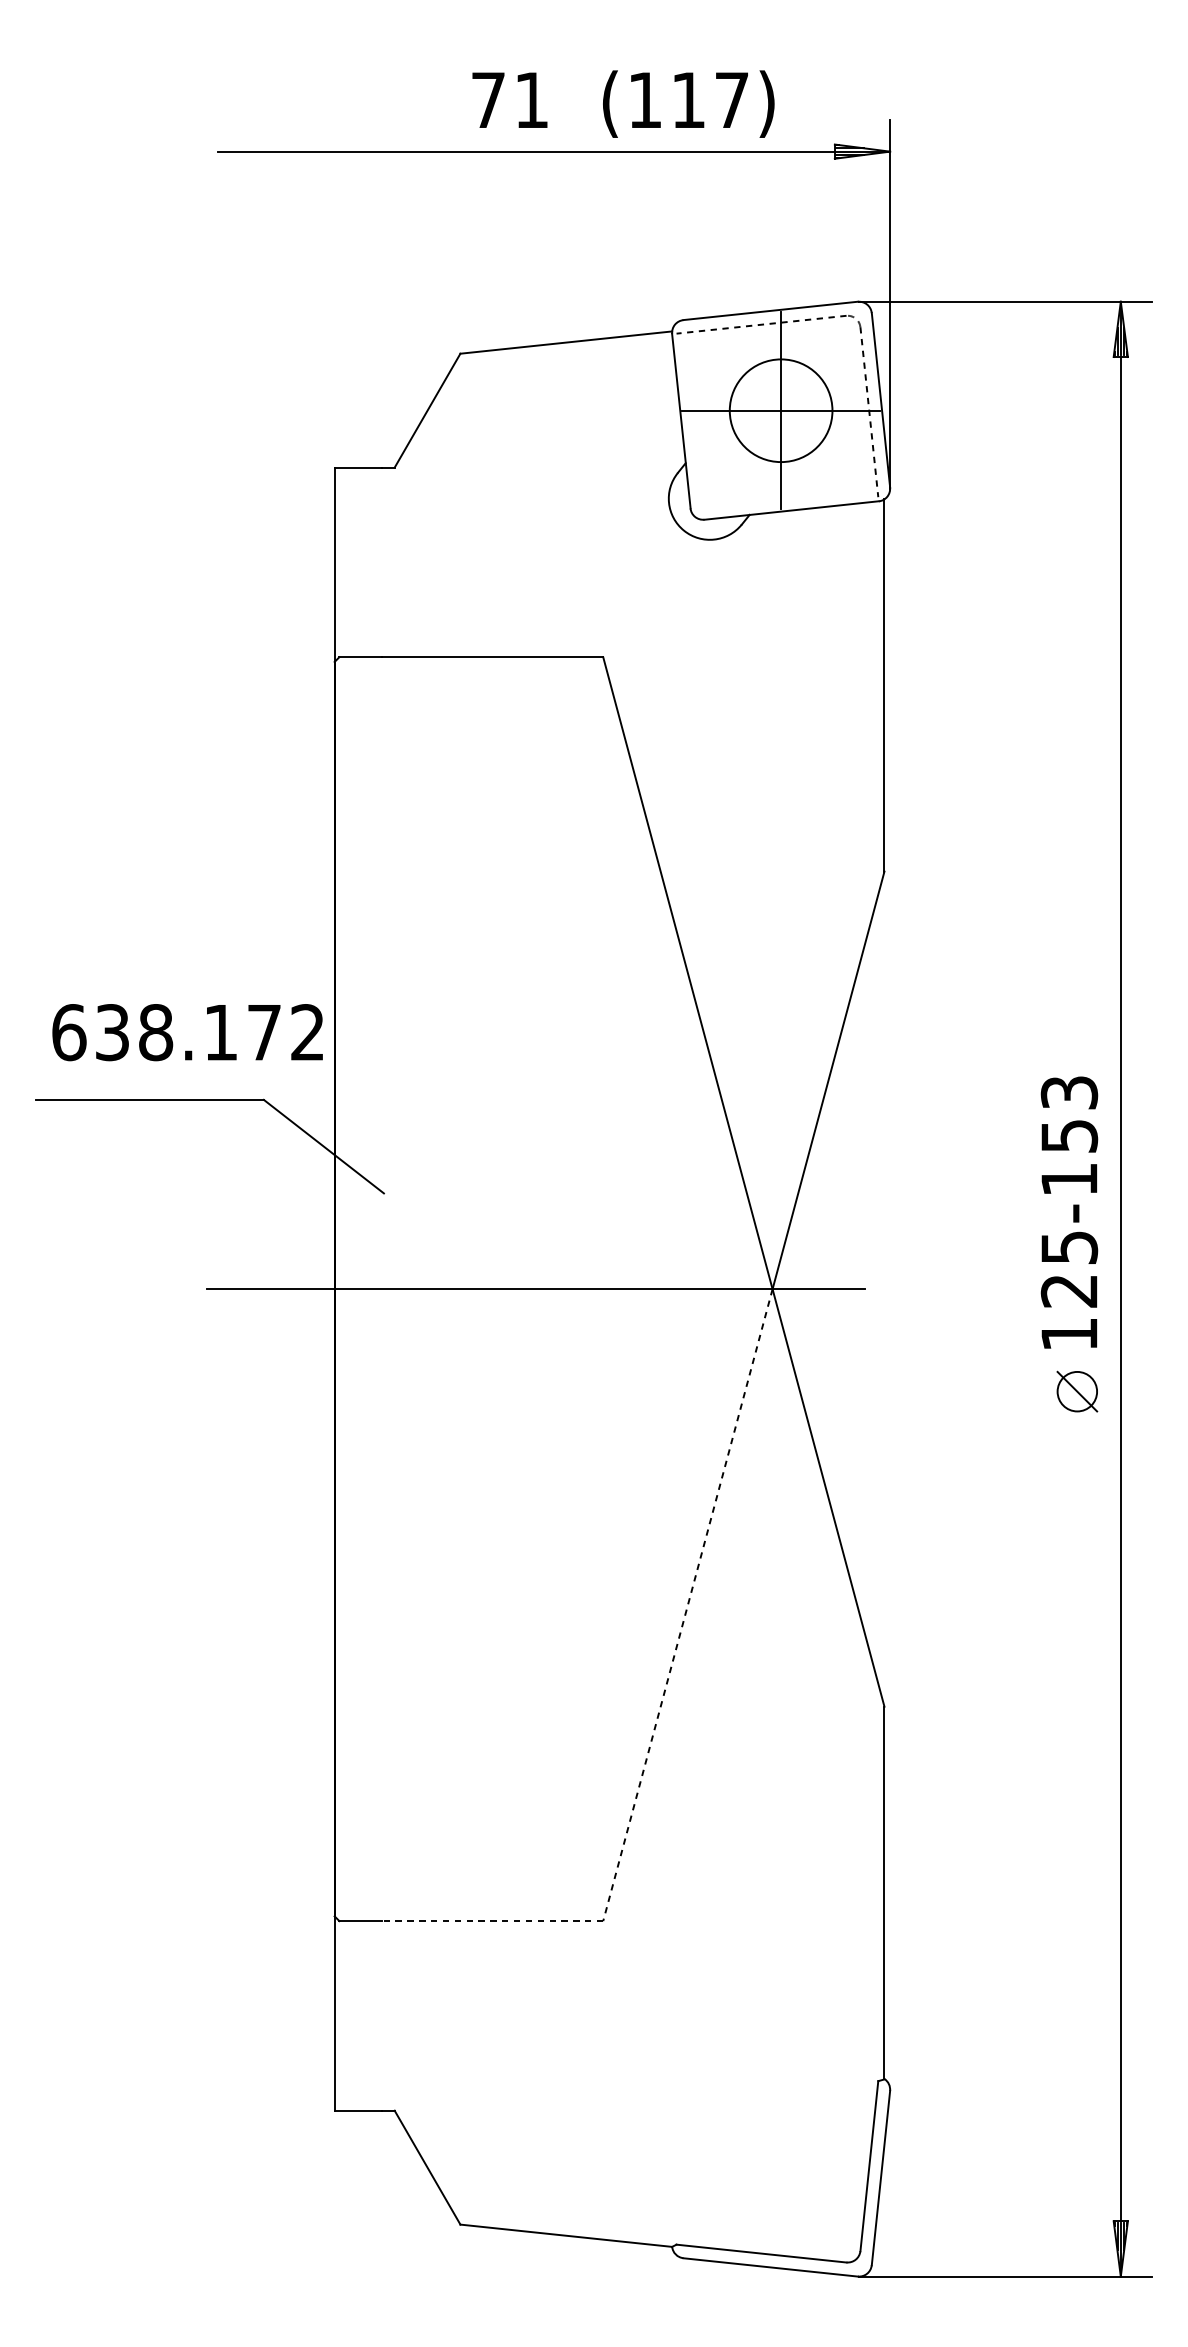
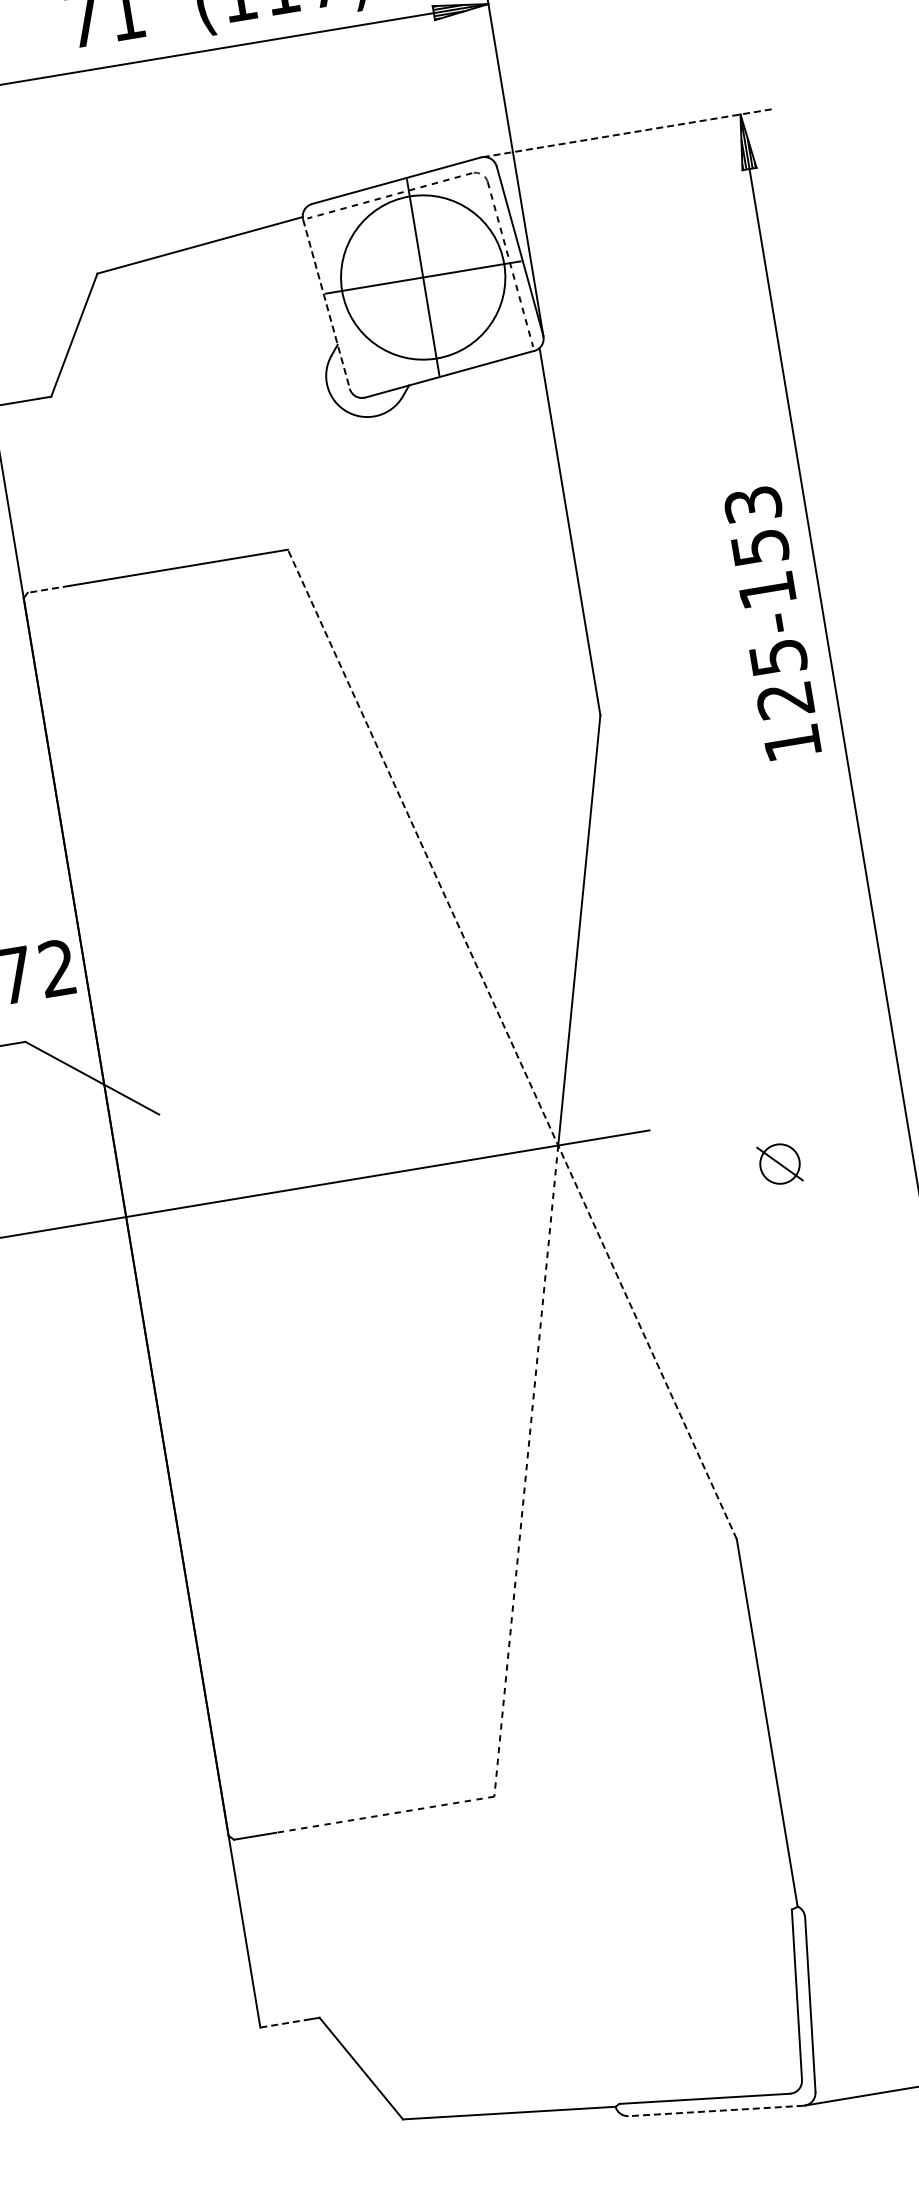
line: (1005, 301) -> (626, 133), solid -> dashed
circle: (780, 410) -> (422, 277), size x1.6
line: (681, 421) -> (326, 304), solid -> dashed
line: (360, 657) -> (48, 589), solid -> dashed
line: (743, 1181) -> (511, 1044), solid -> dashed
text: (1069, 1212) -> (772, 622), moved
part: (1077, 1391) -> (780, 1163), moved
line: (358, 2110) -> (283, 2023), solid -> dashed
line: (770, 2267) -> (715, 2111), solid -> dashed

